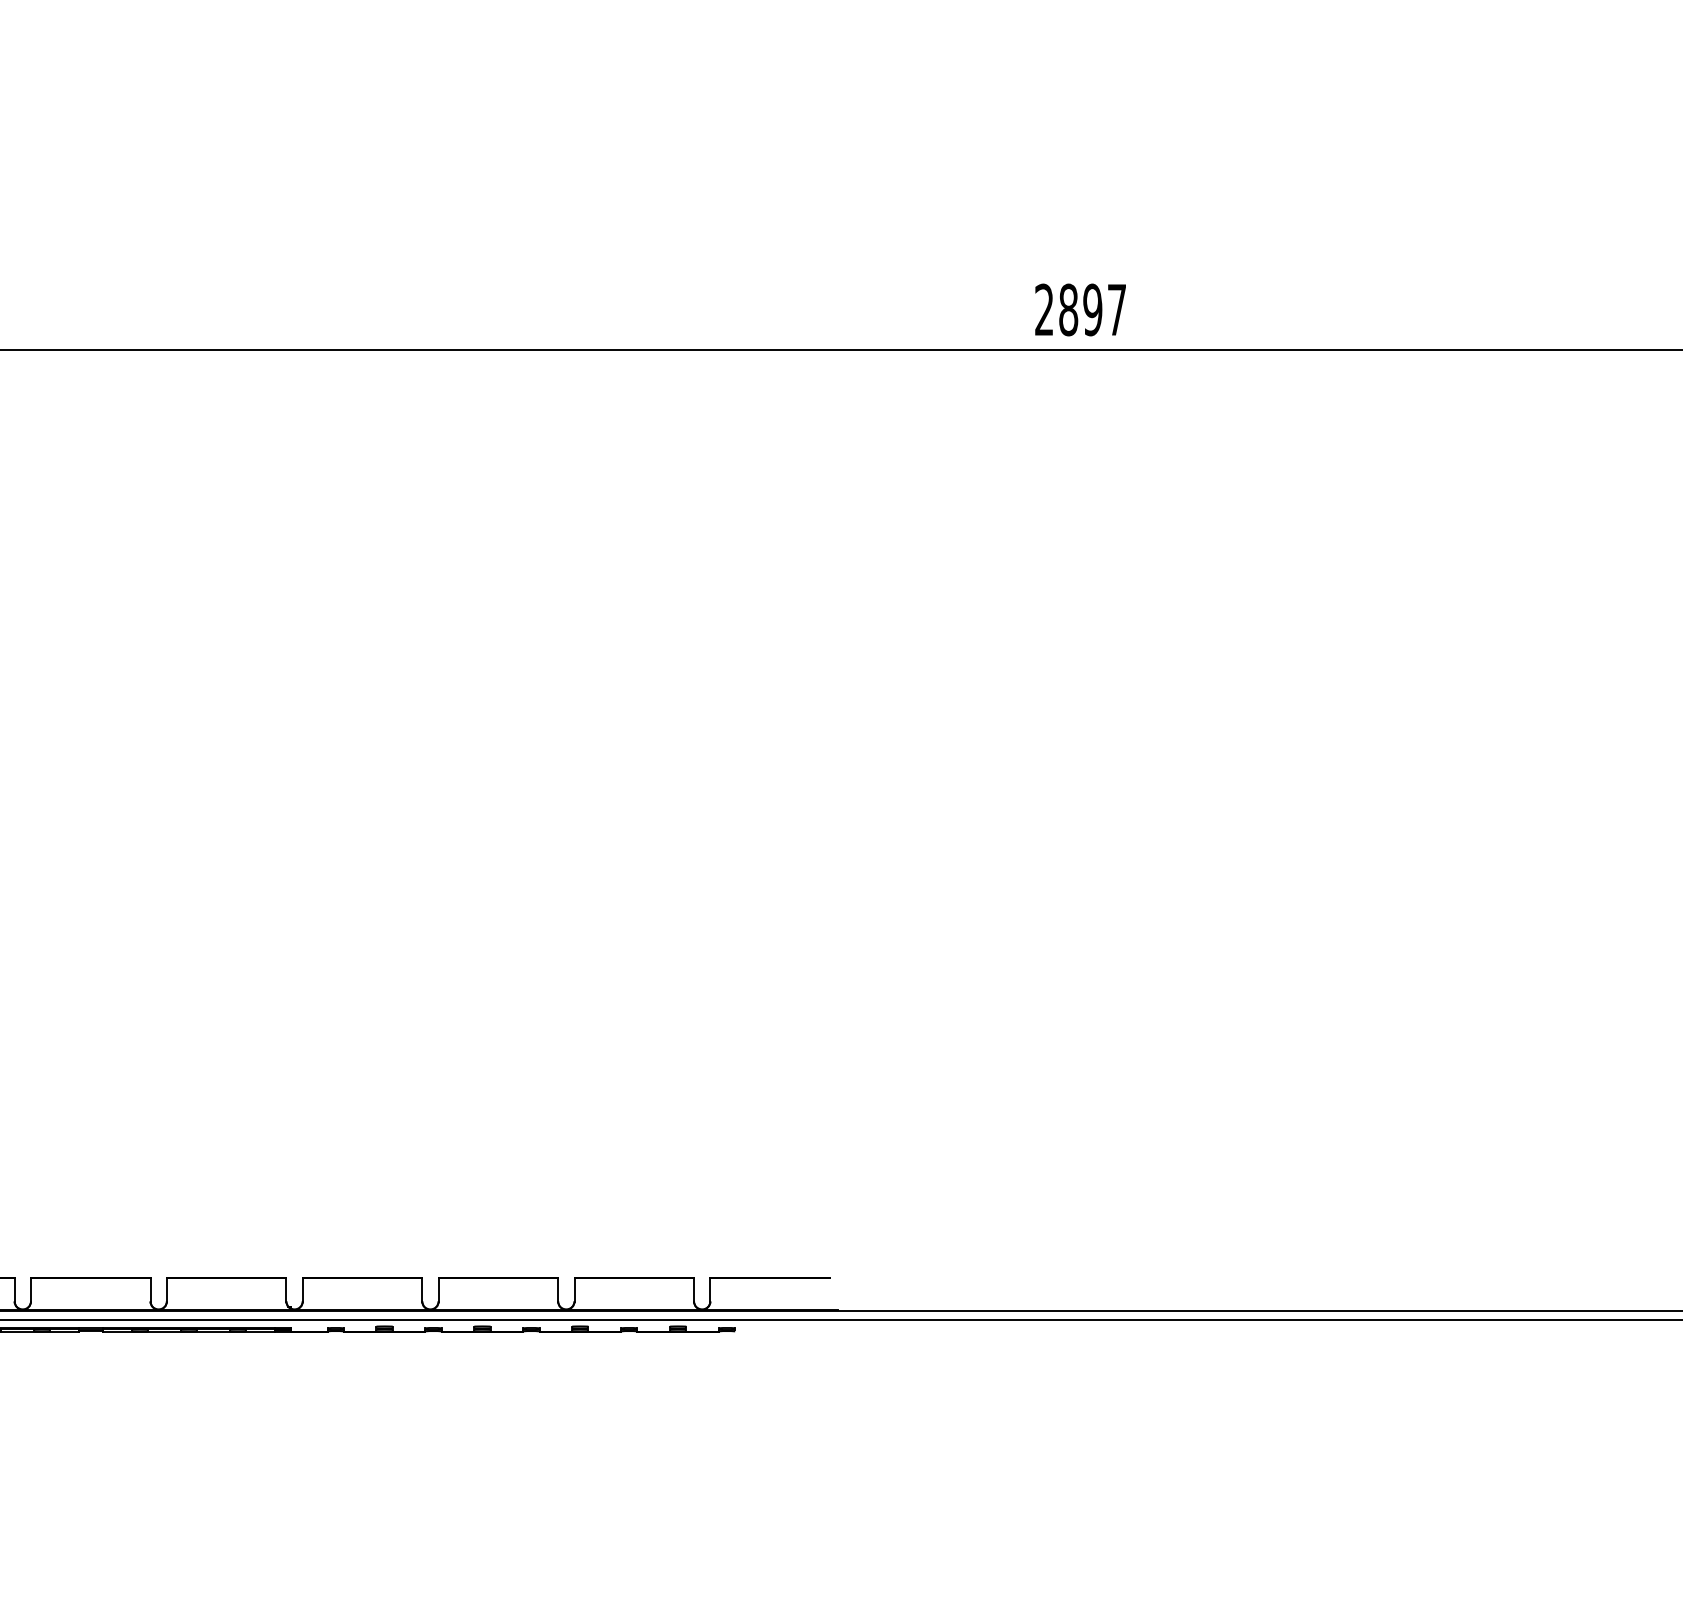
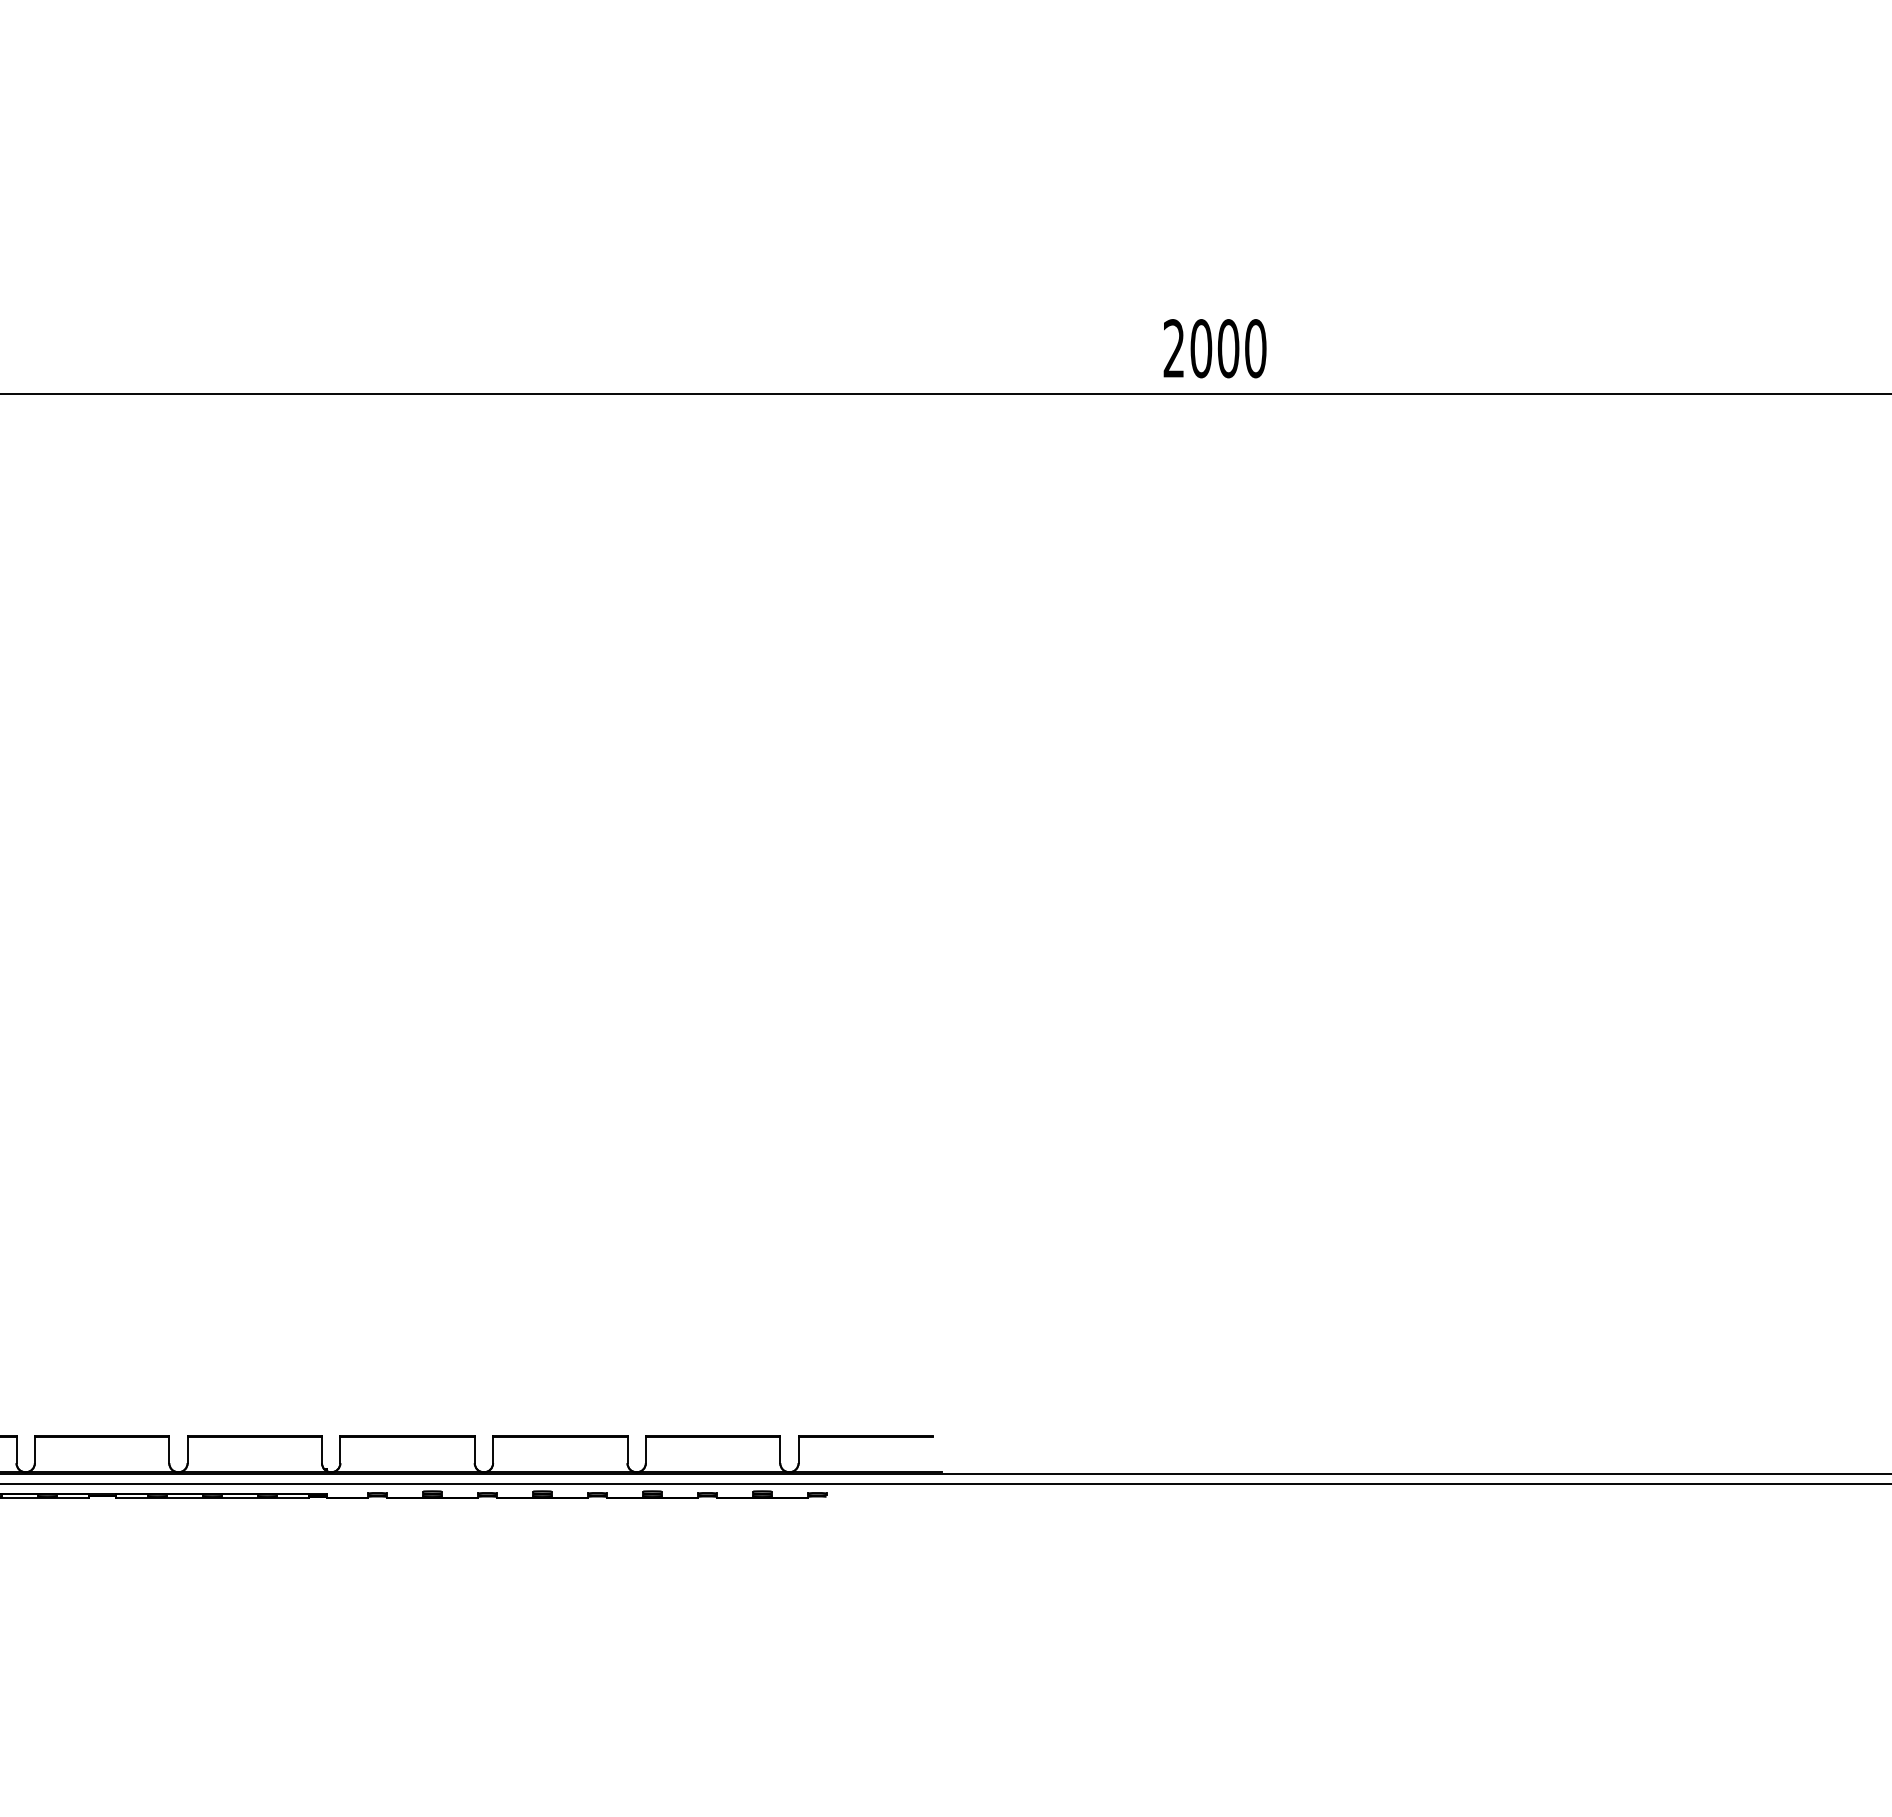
text: (1092, 309) -> (1228, 348), 2897 -> 2000

